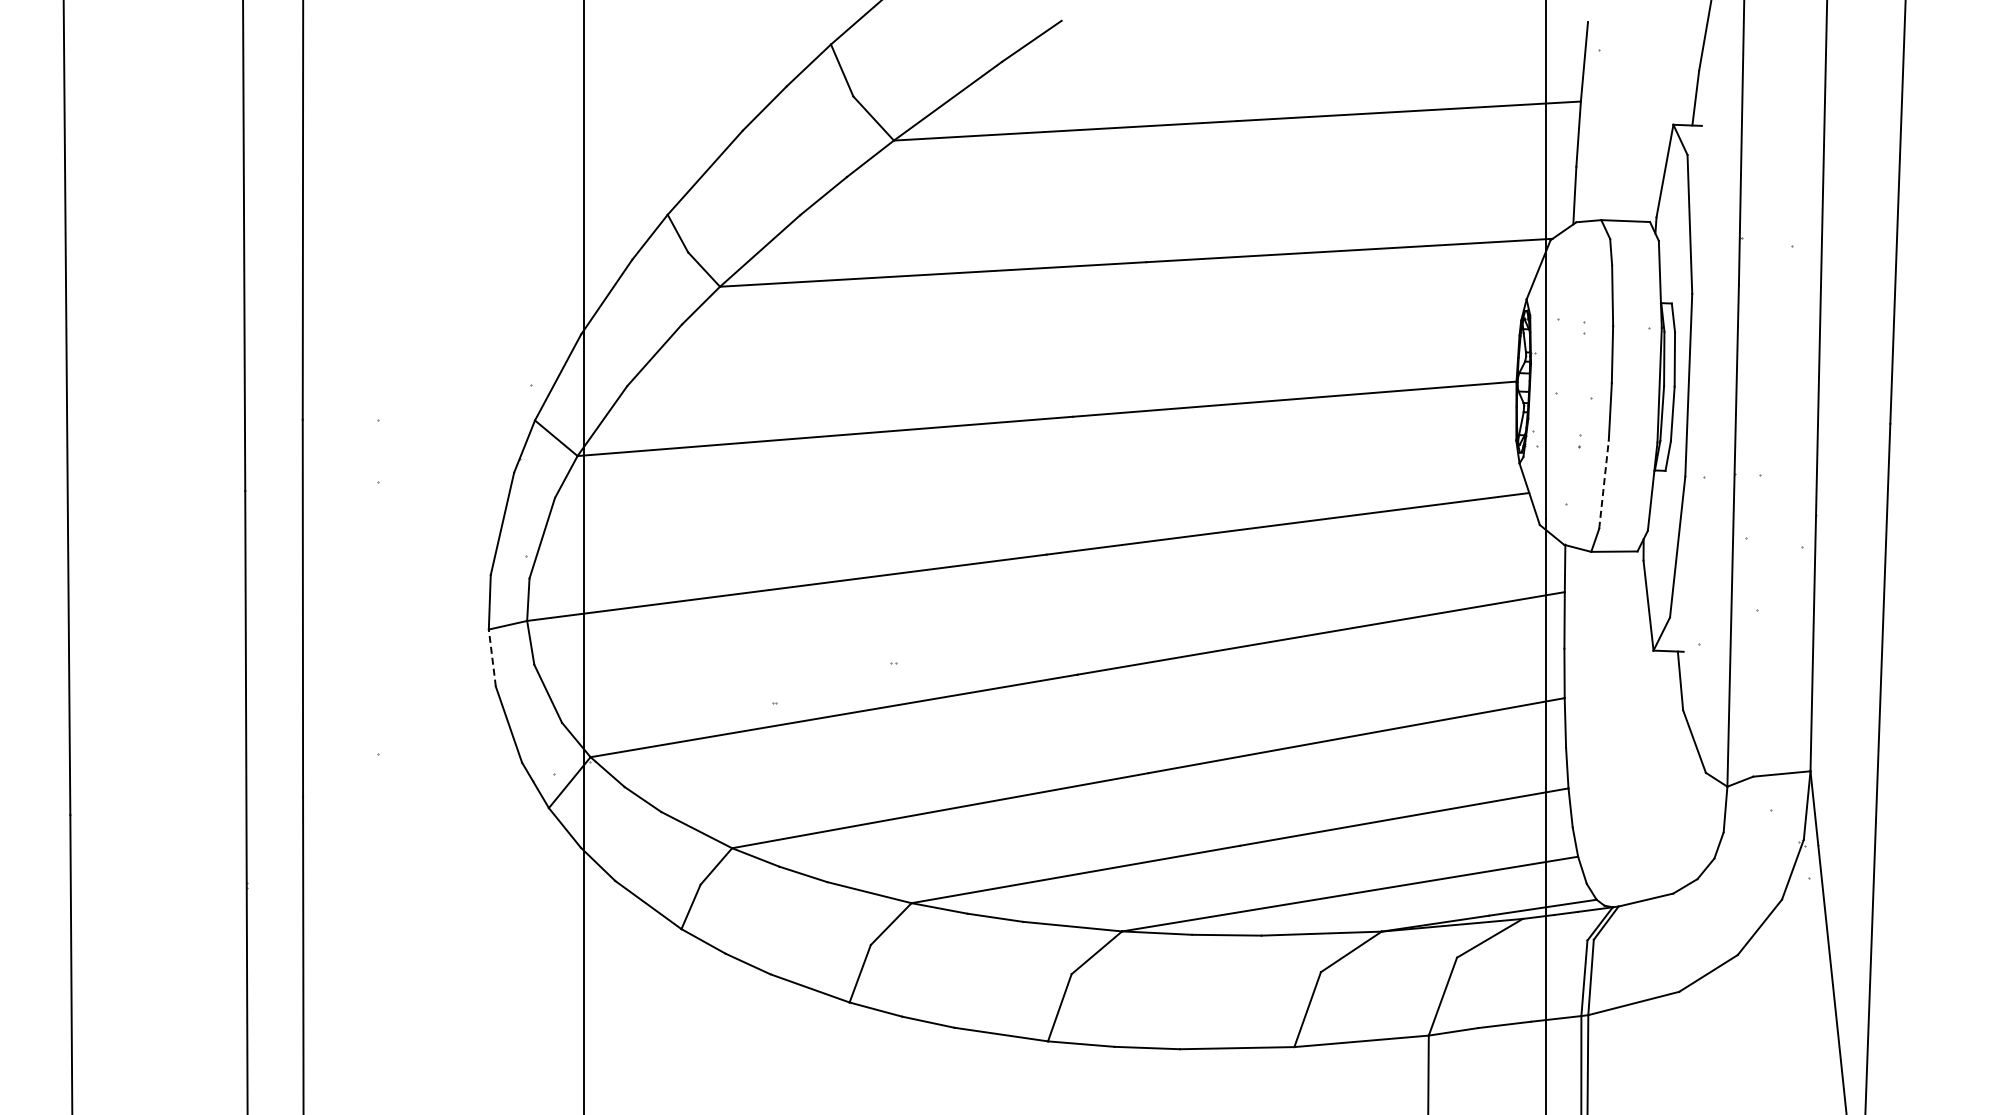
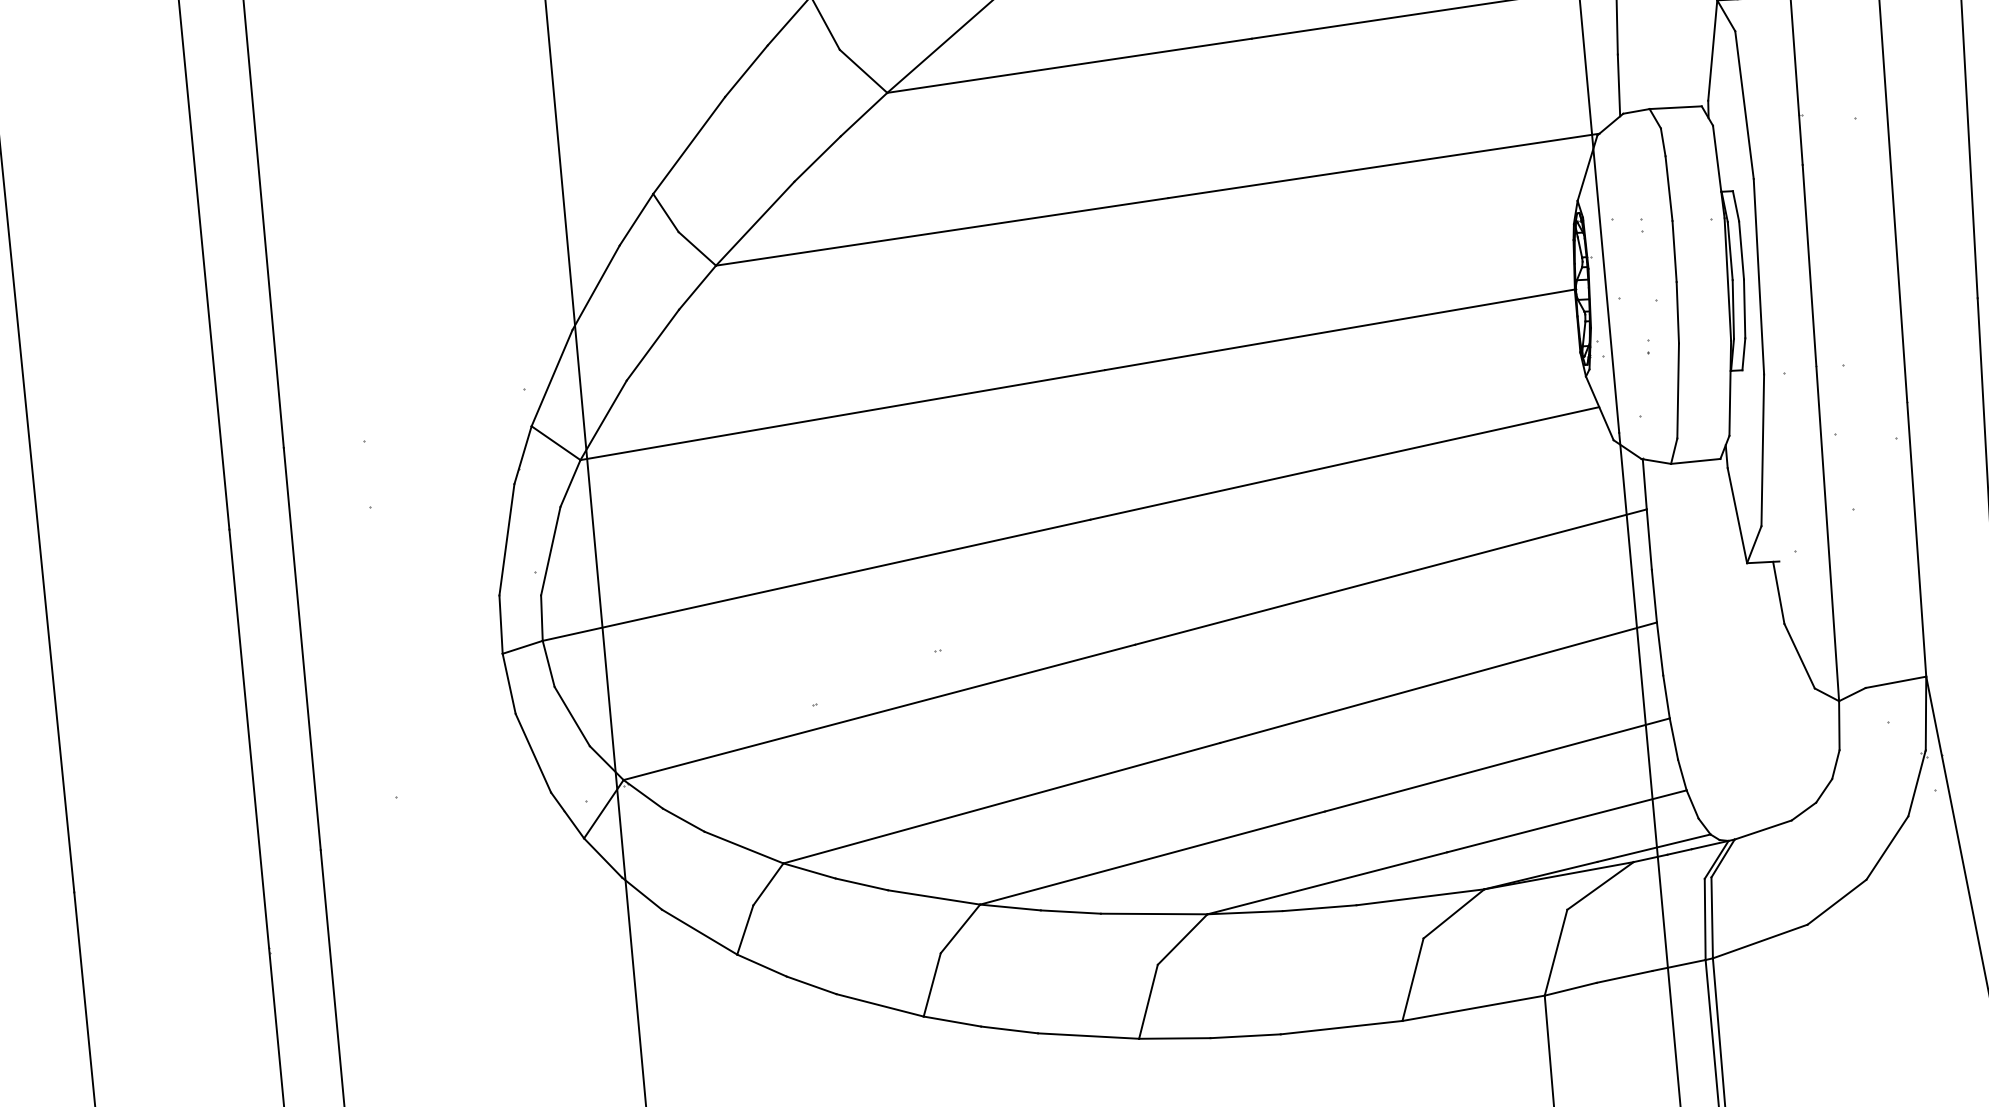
line: (1604, 484) -> (1678, 390), dashed -> solid
line: (492, 658) -> (509, 684), dashed -> solid

